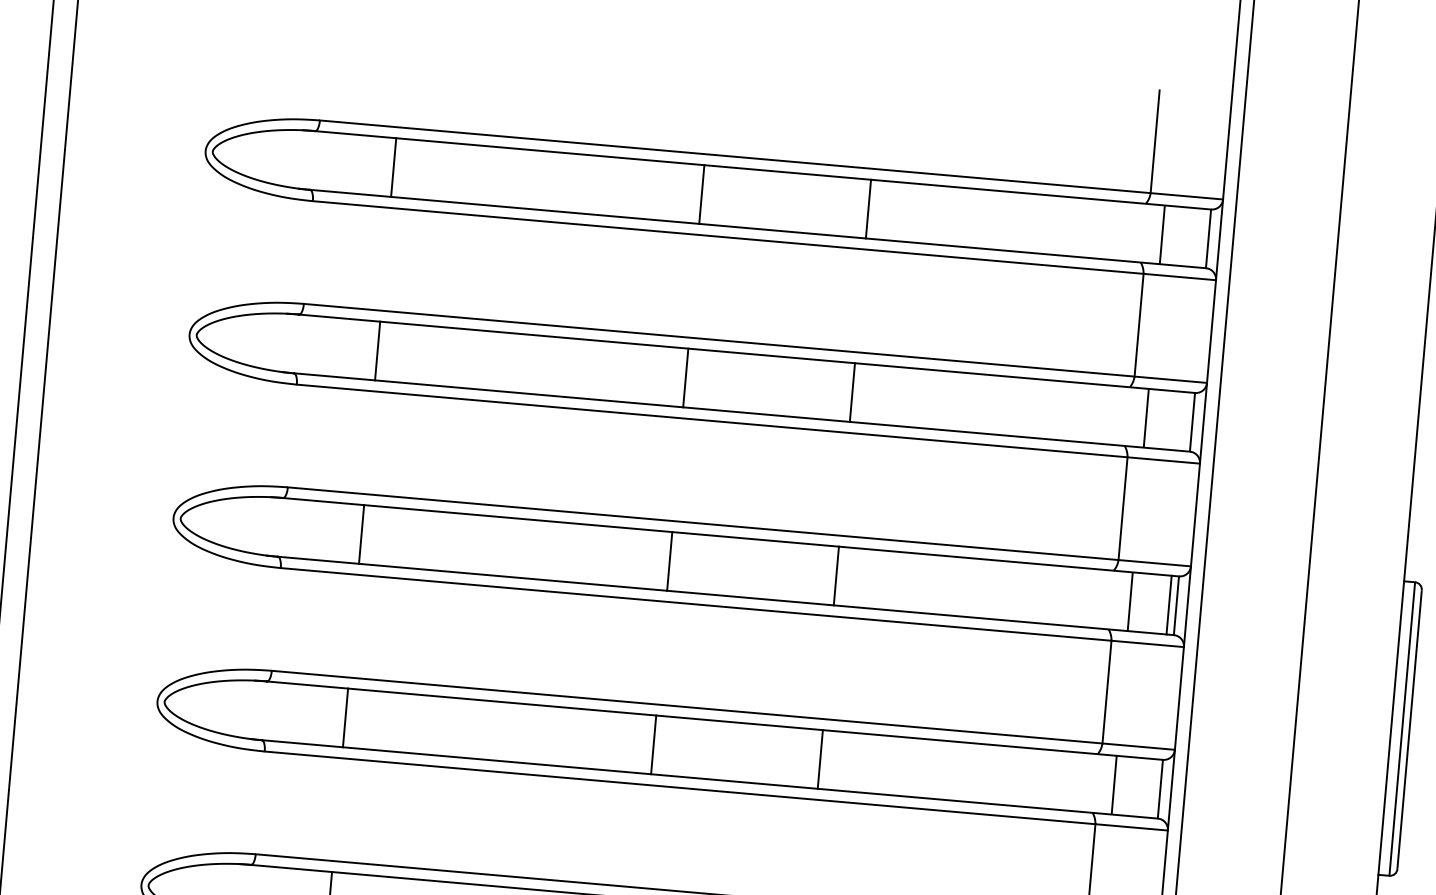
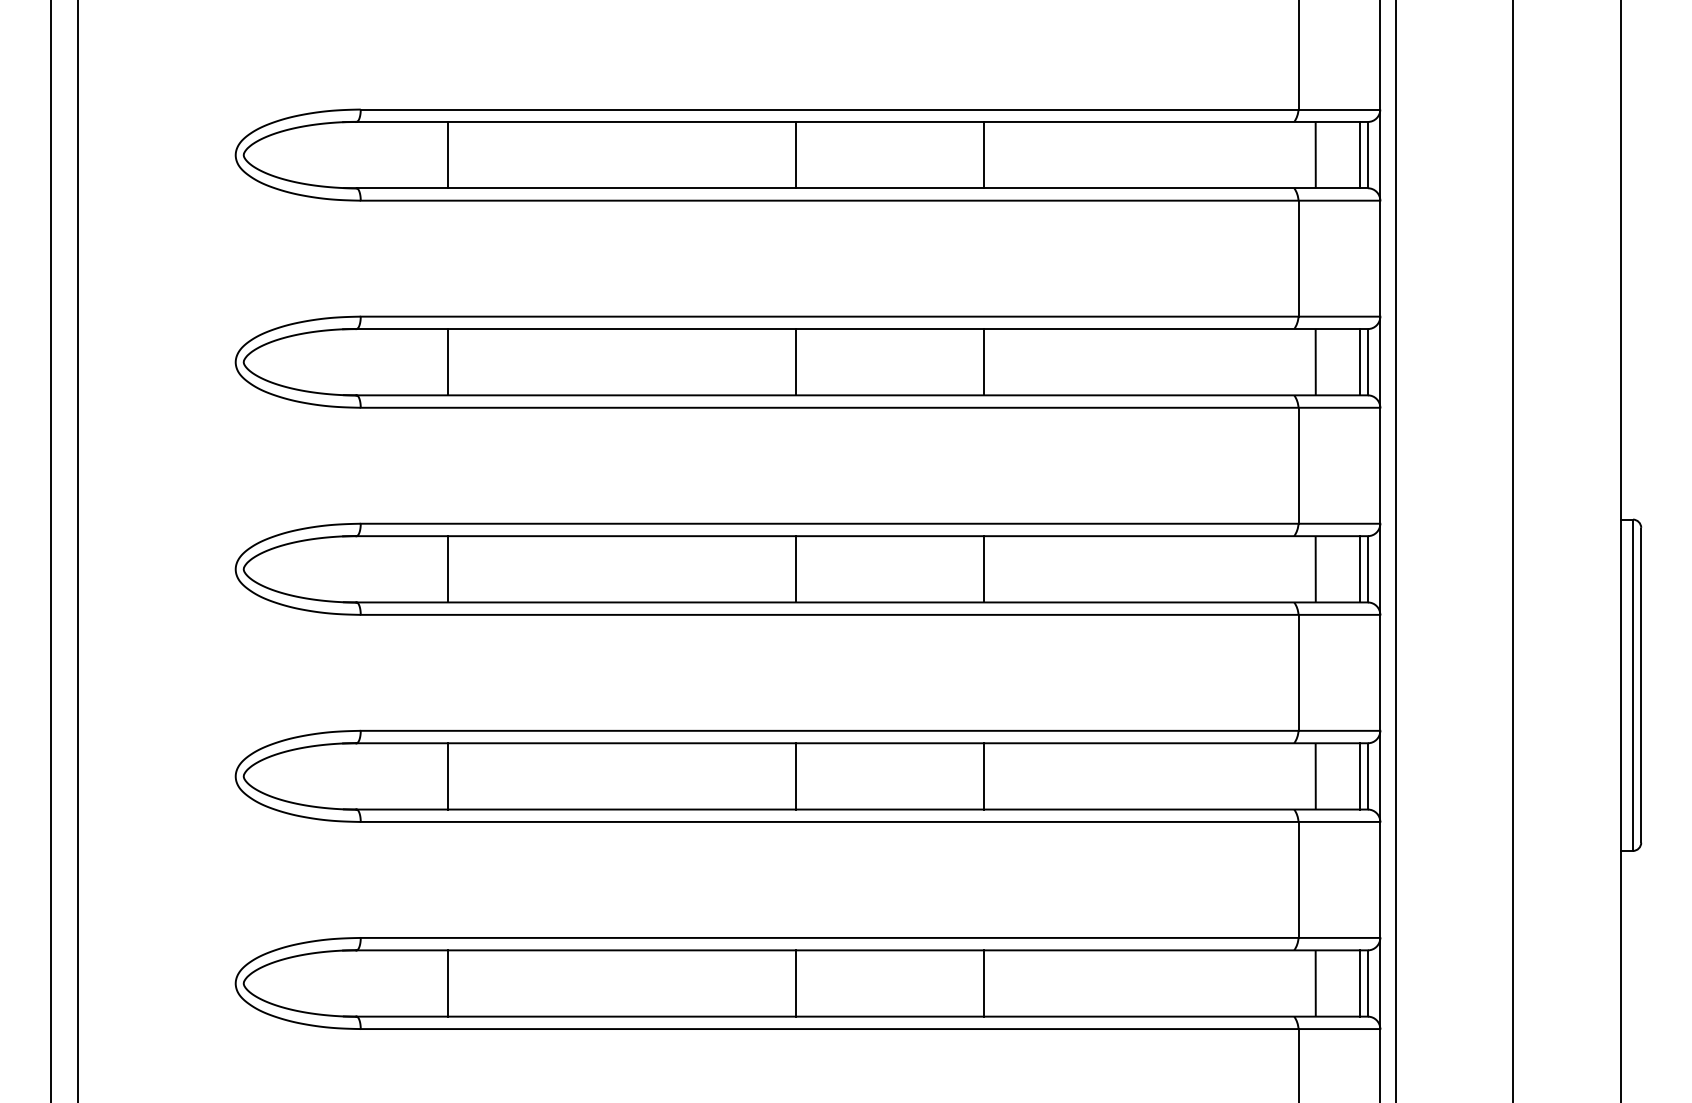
line: (1201, 237) -> (1359, 154), added
line: (1185, 421) -> (1359, 362), added
line: (1152, 788) -> (1359, 776), added

